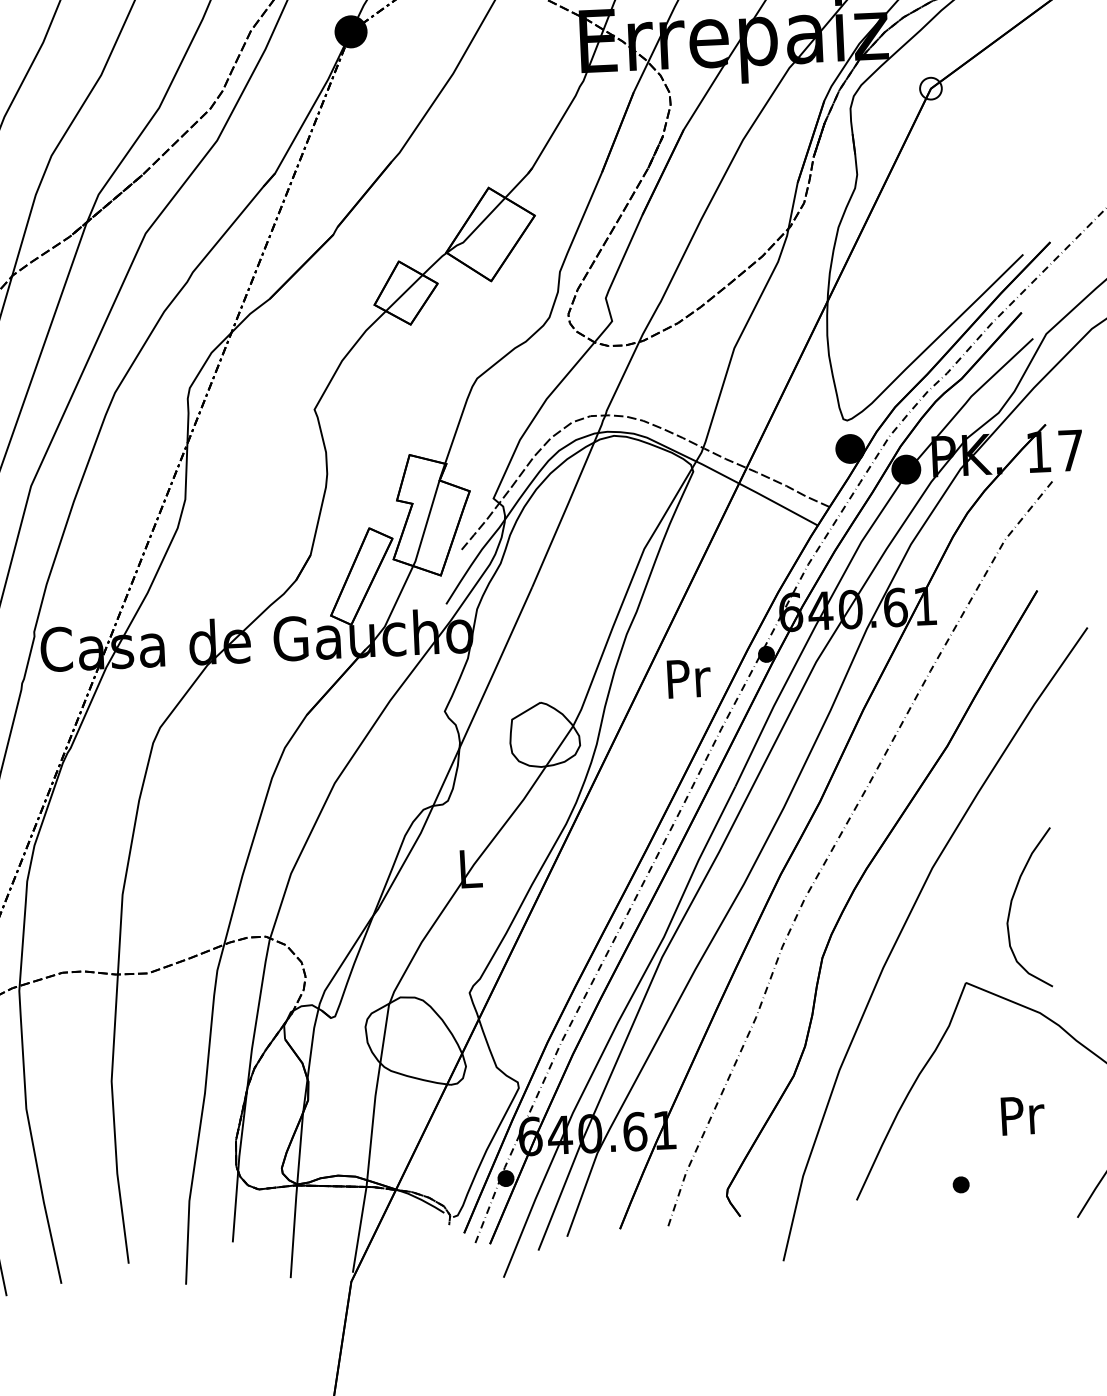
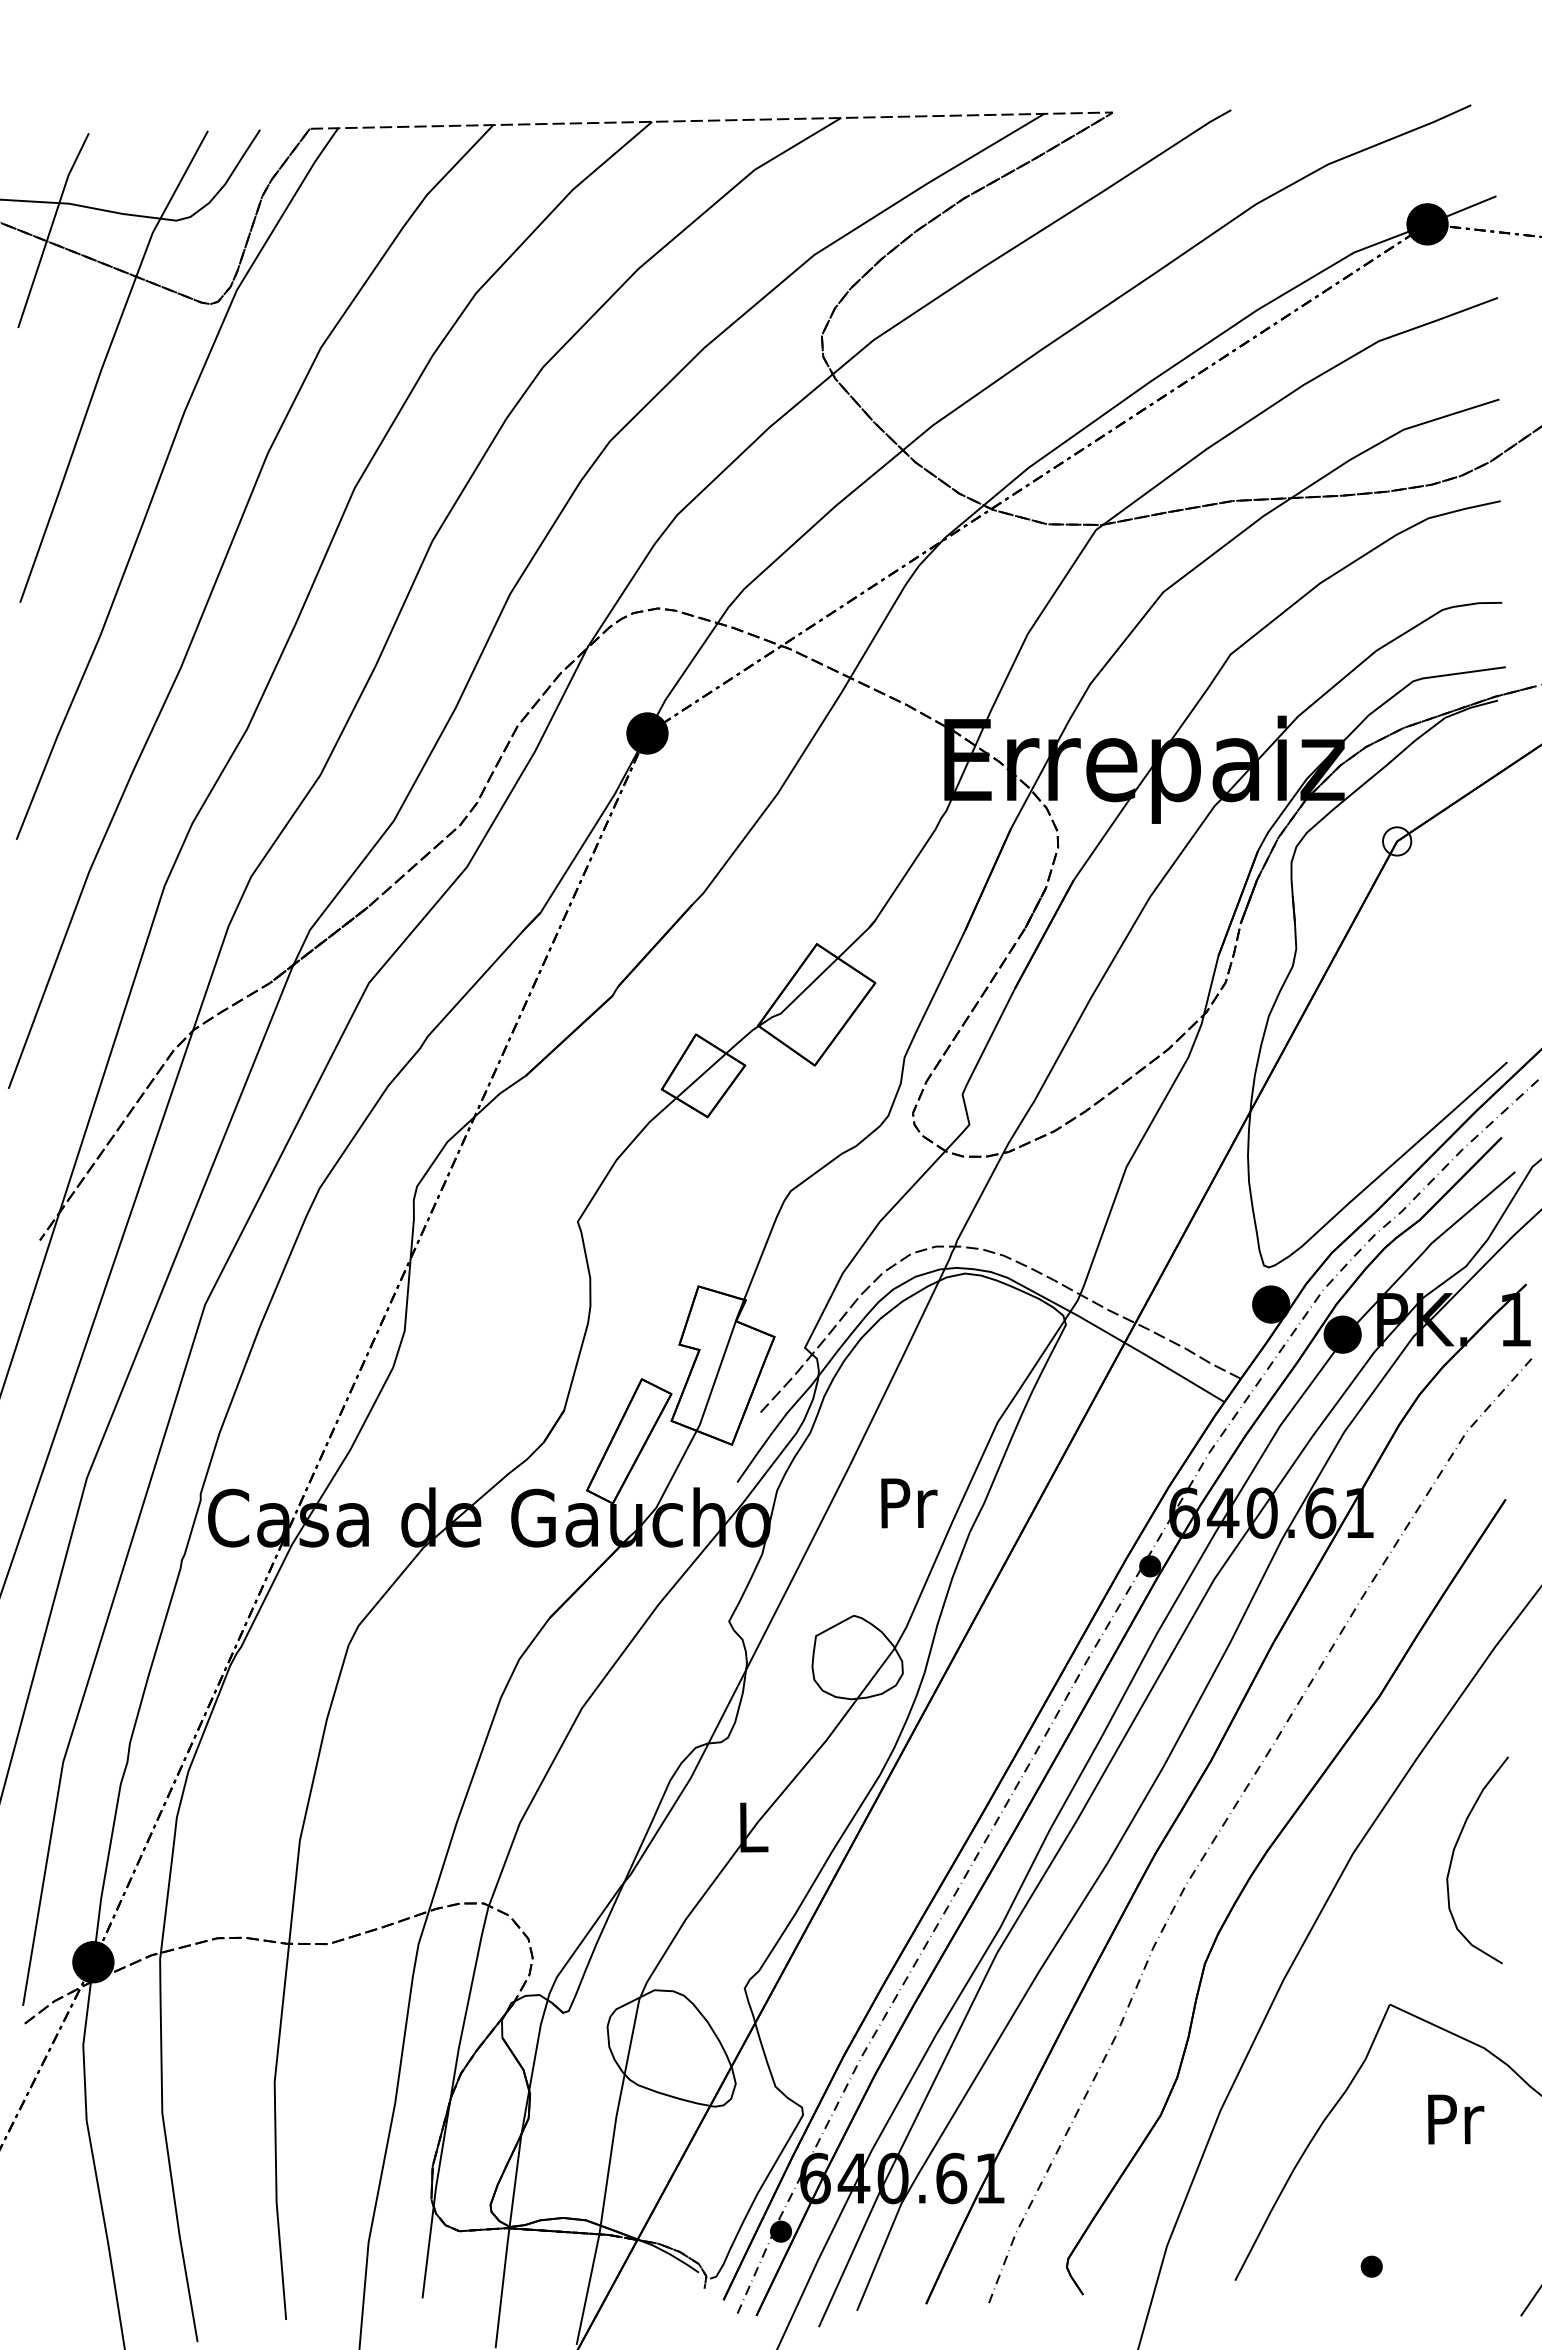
text: (689, 678) -> (909, 1503), moved
curve: (1011, 905) -> (1453, 1856), moved
text: (1023, 1115) -> (1456, 2119), moved

